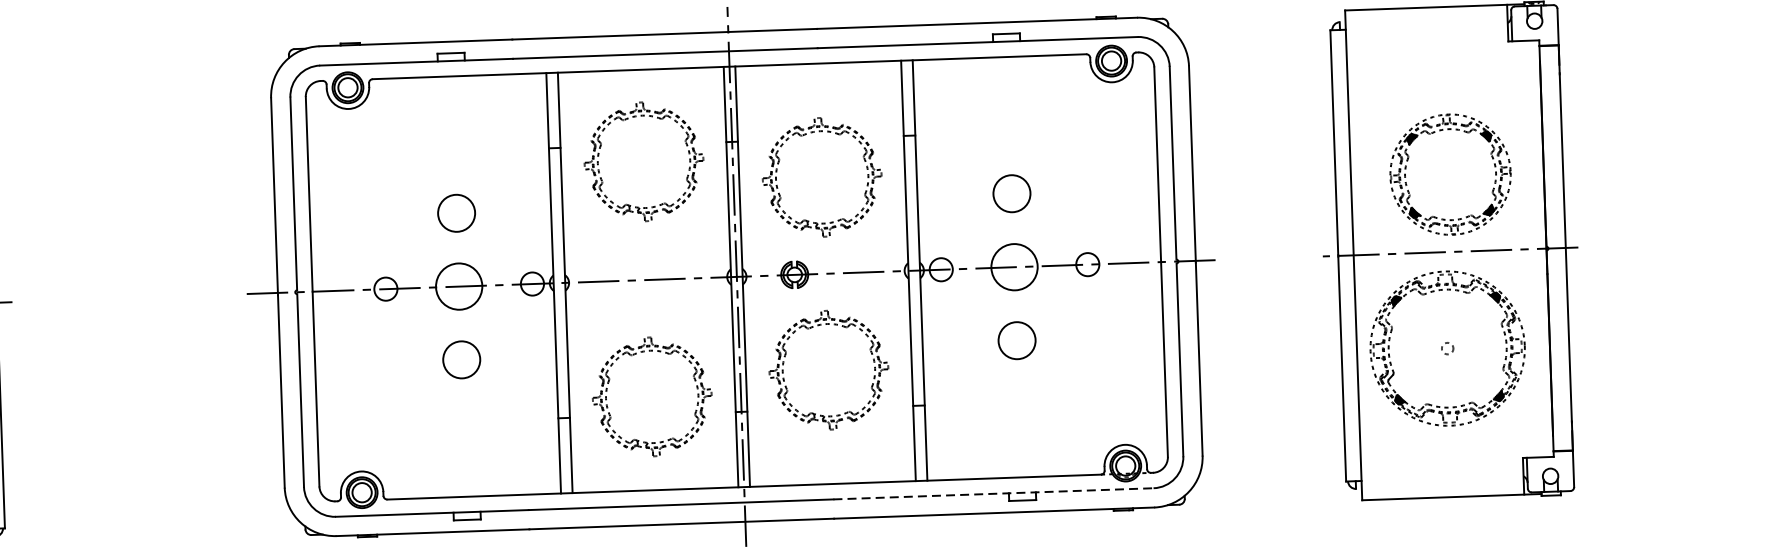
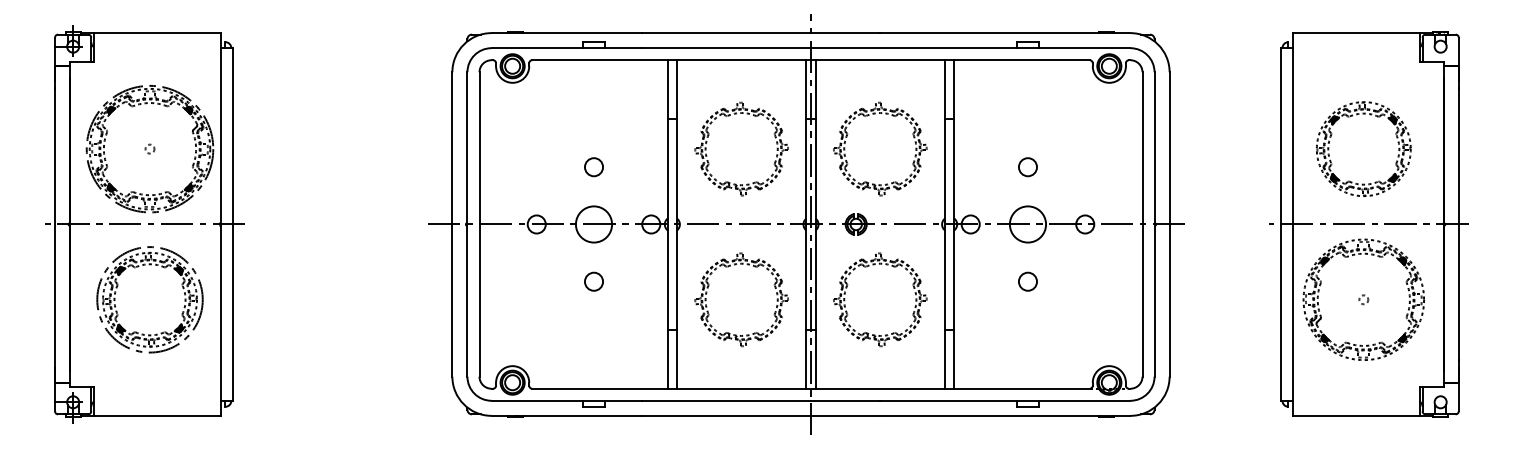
part: (626, 120) -> (729, 116), moved
part: (1440, 131) -> (1357, 115), moved
circle: (1011, 194) -> (1027, 167), size x0.62
circle: (455, 213) -> (593, 167), size x0.62
circle: (1016, 340) -> (1027, 281), size x0.62
part: (642, 353) -> (735, 265), moved
circle: (461, 359) -> (593, 281), size x0.62
line: (993, 493) -> (1005, 400), dashed -> solid

